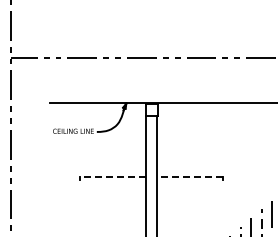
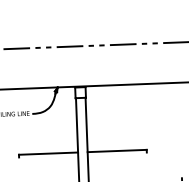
line: (112, 177) -> (47, 154), dashed -> solid
line: (189, 177) -> (116, 151), dashed -> solid

